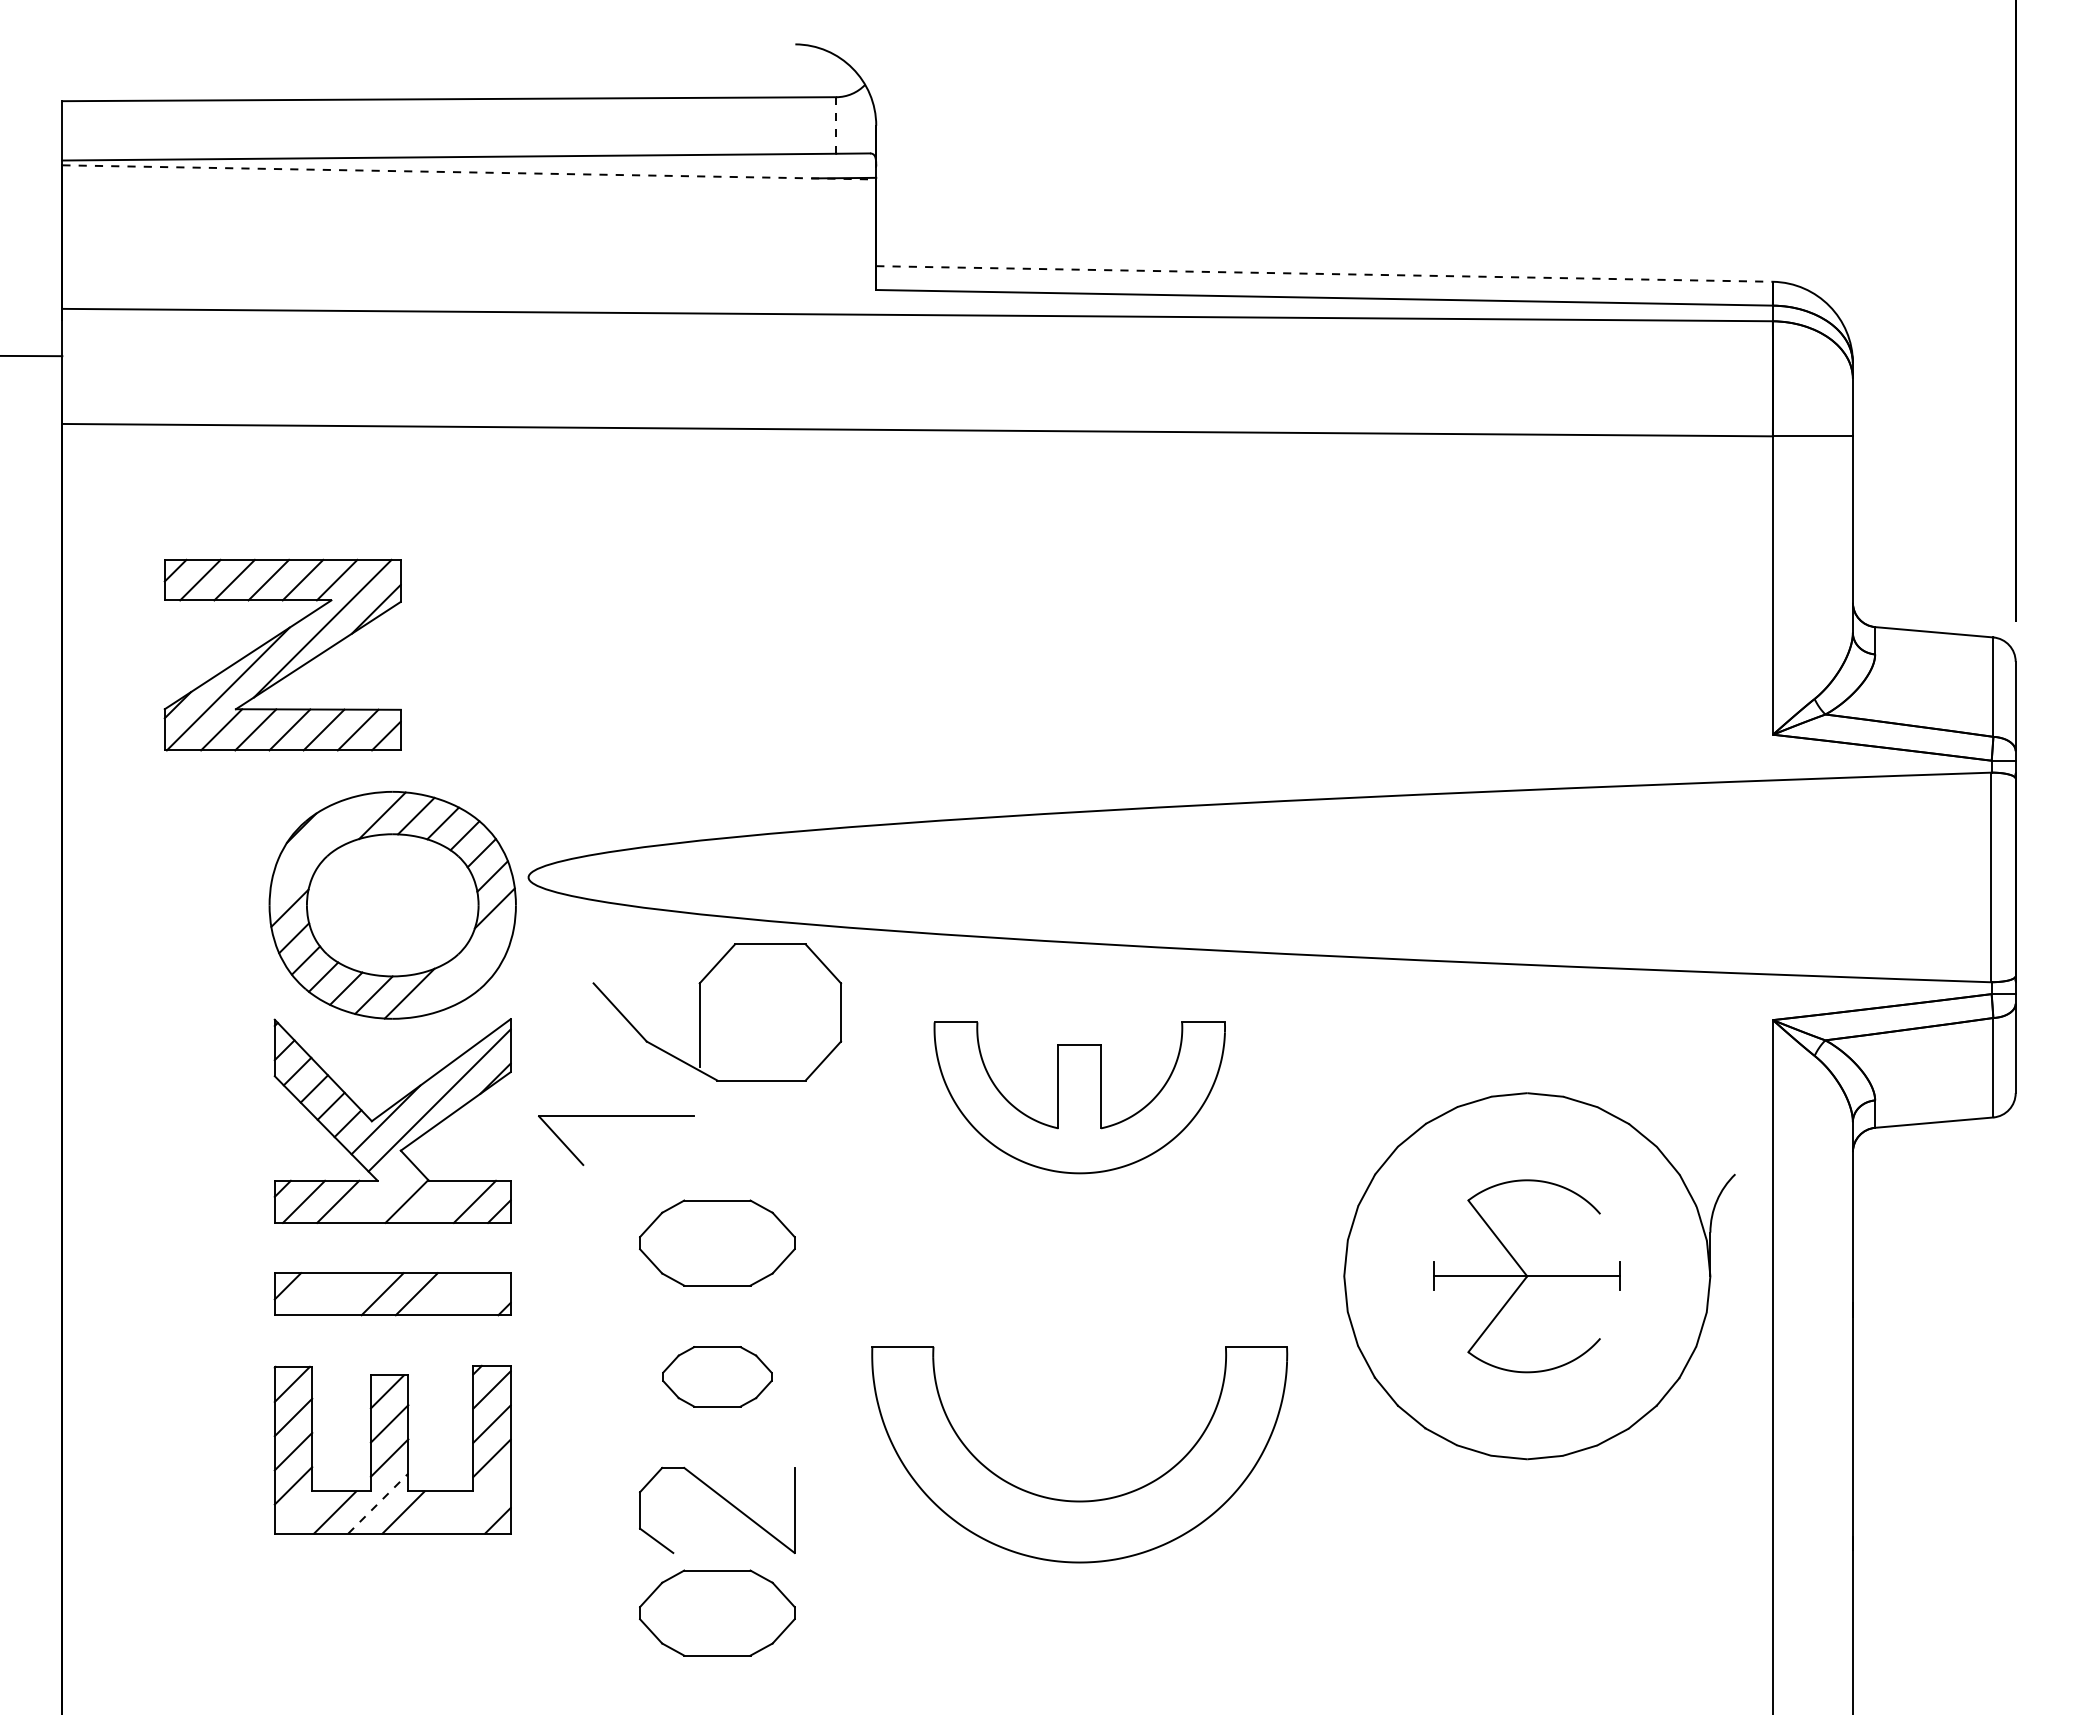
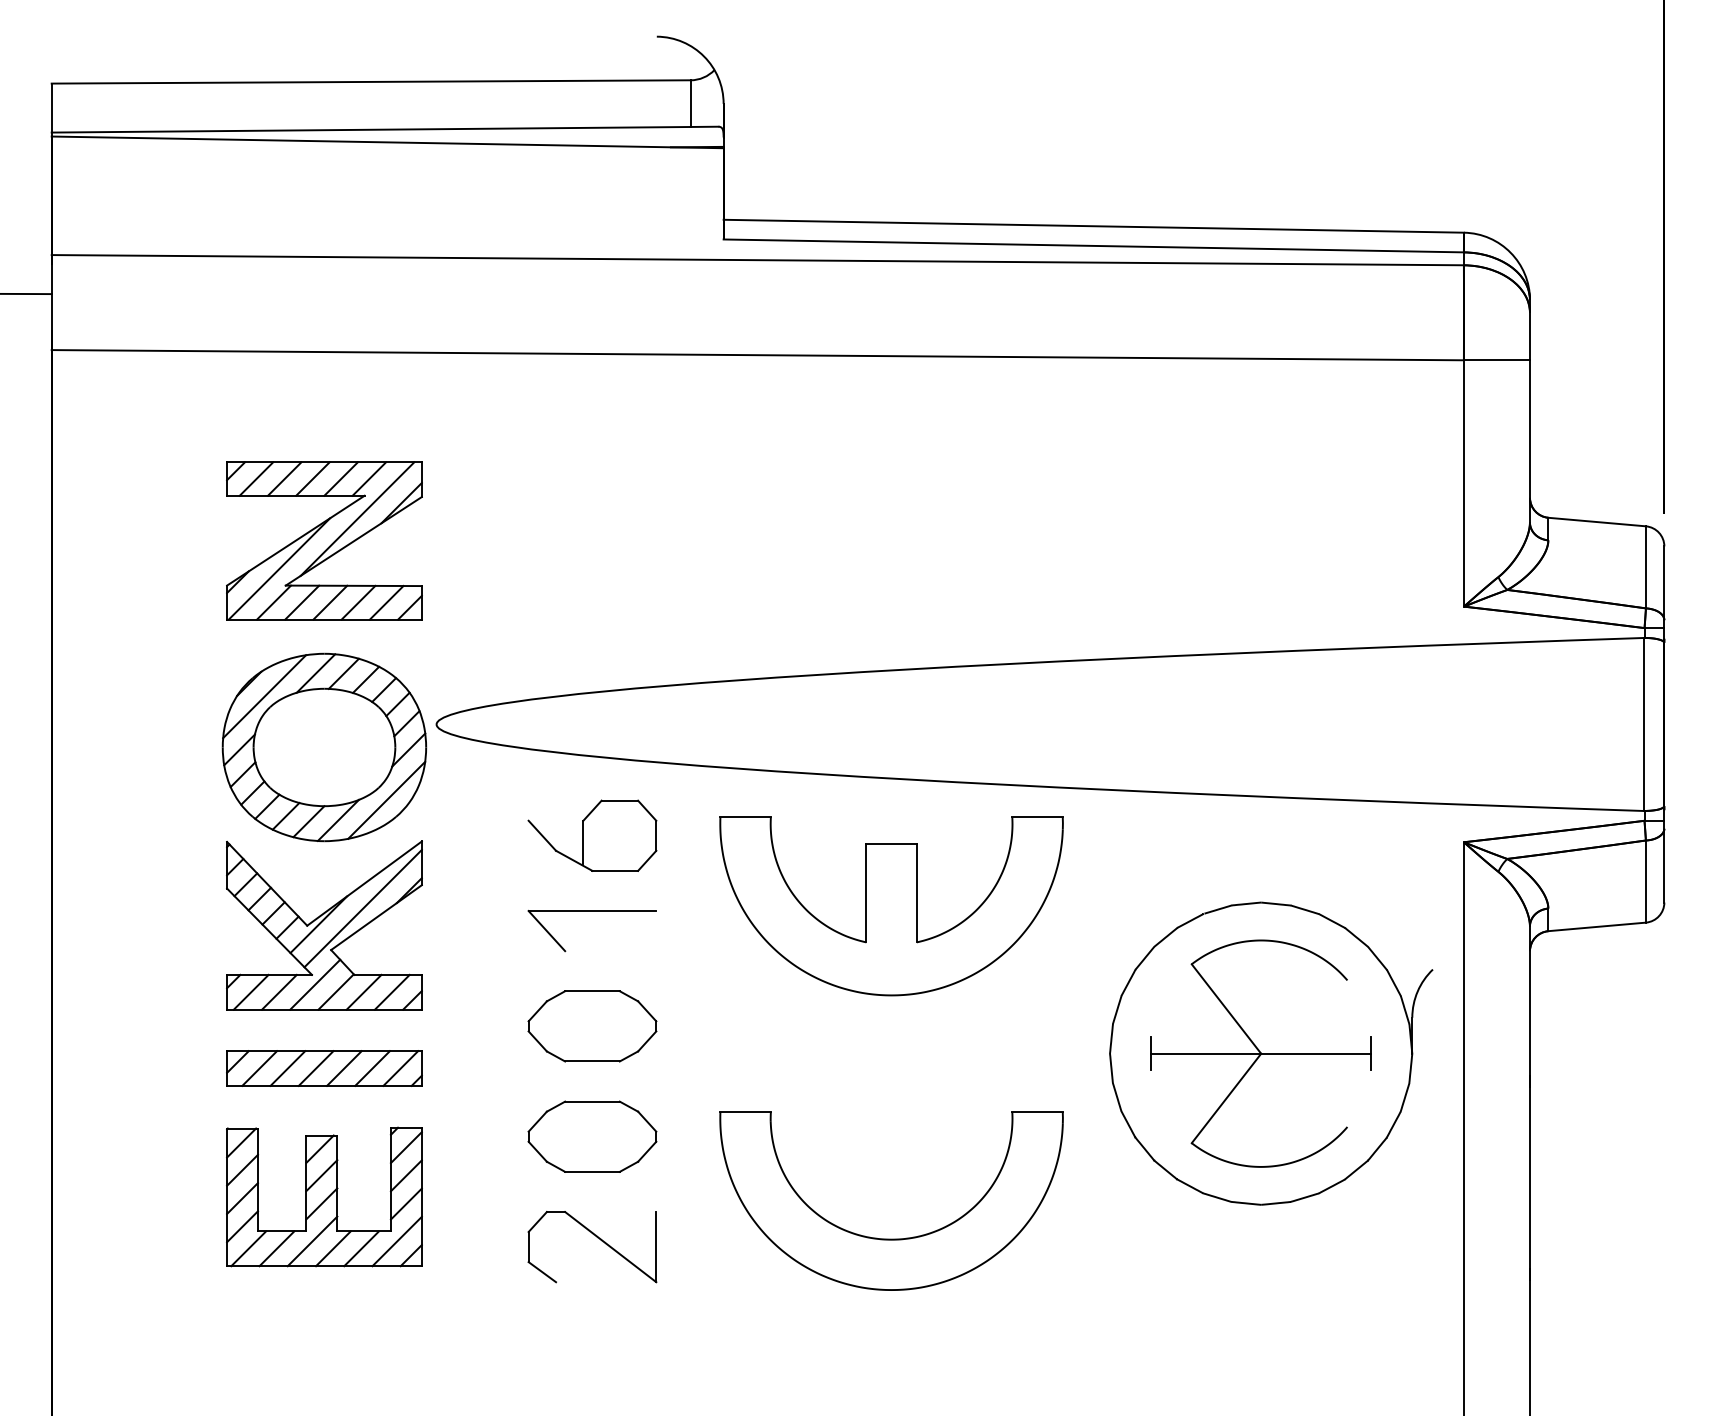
line: (836, 124) -> (690, 102), dashed -> solid
line: (469, 172) -> (387, 142), dashed -> solid
line: (1325, 273) -> (1094, 225), dashed -> solid
part: (282, 654) -> (324, 540), moved
line: (320, 843) -> (264, 696), added
line: (467, 968) -> (386, 799), added
part: (717, 1011) -> (592, 835), size x0.62
part: (1079, 1097) -> (891, 906), size x1.43
part: (616, 1116) -> (592, 911), moved
line: (381, 1192) -> (315, 984), added
line: (440, 1201) -> (363, 992), added
part: (1526, 1276) -> (1260, 1053), size x1.43
line: (314, 1294) -> (259, 1068), added
line: (348, 1294) -> (287, 1068), added
line: (451, 1294) -> (372, 1068), added
line: (485, 1294) -> (401, 1068), added
part: (717, 1376) -> (592, 1136), size x1.43
line: (378, 1503) -> (312, 1241), dashed -> solid
line: (480, 1503) -> (396, 1241), added
line: (300, 1512) -> (248, 1248), added
line: (437, 1512) -> (361, 1248), added
part: (717, 1612) -> (592, 1331), removed

